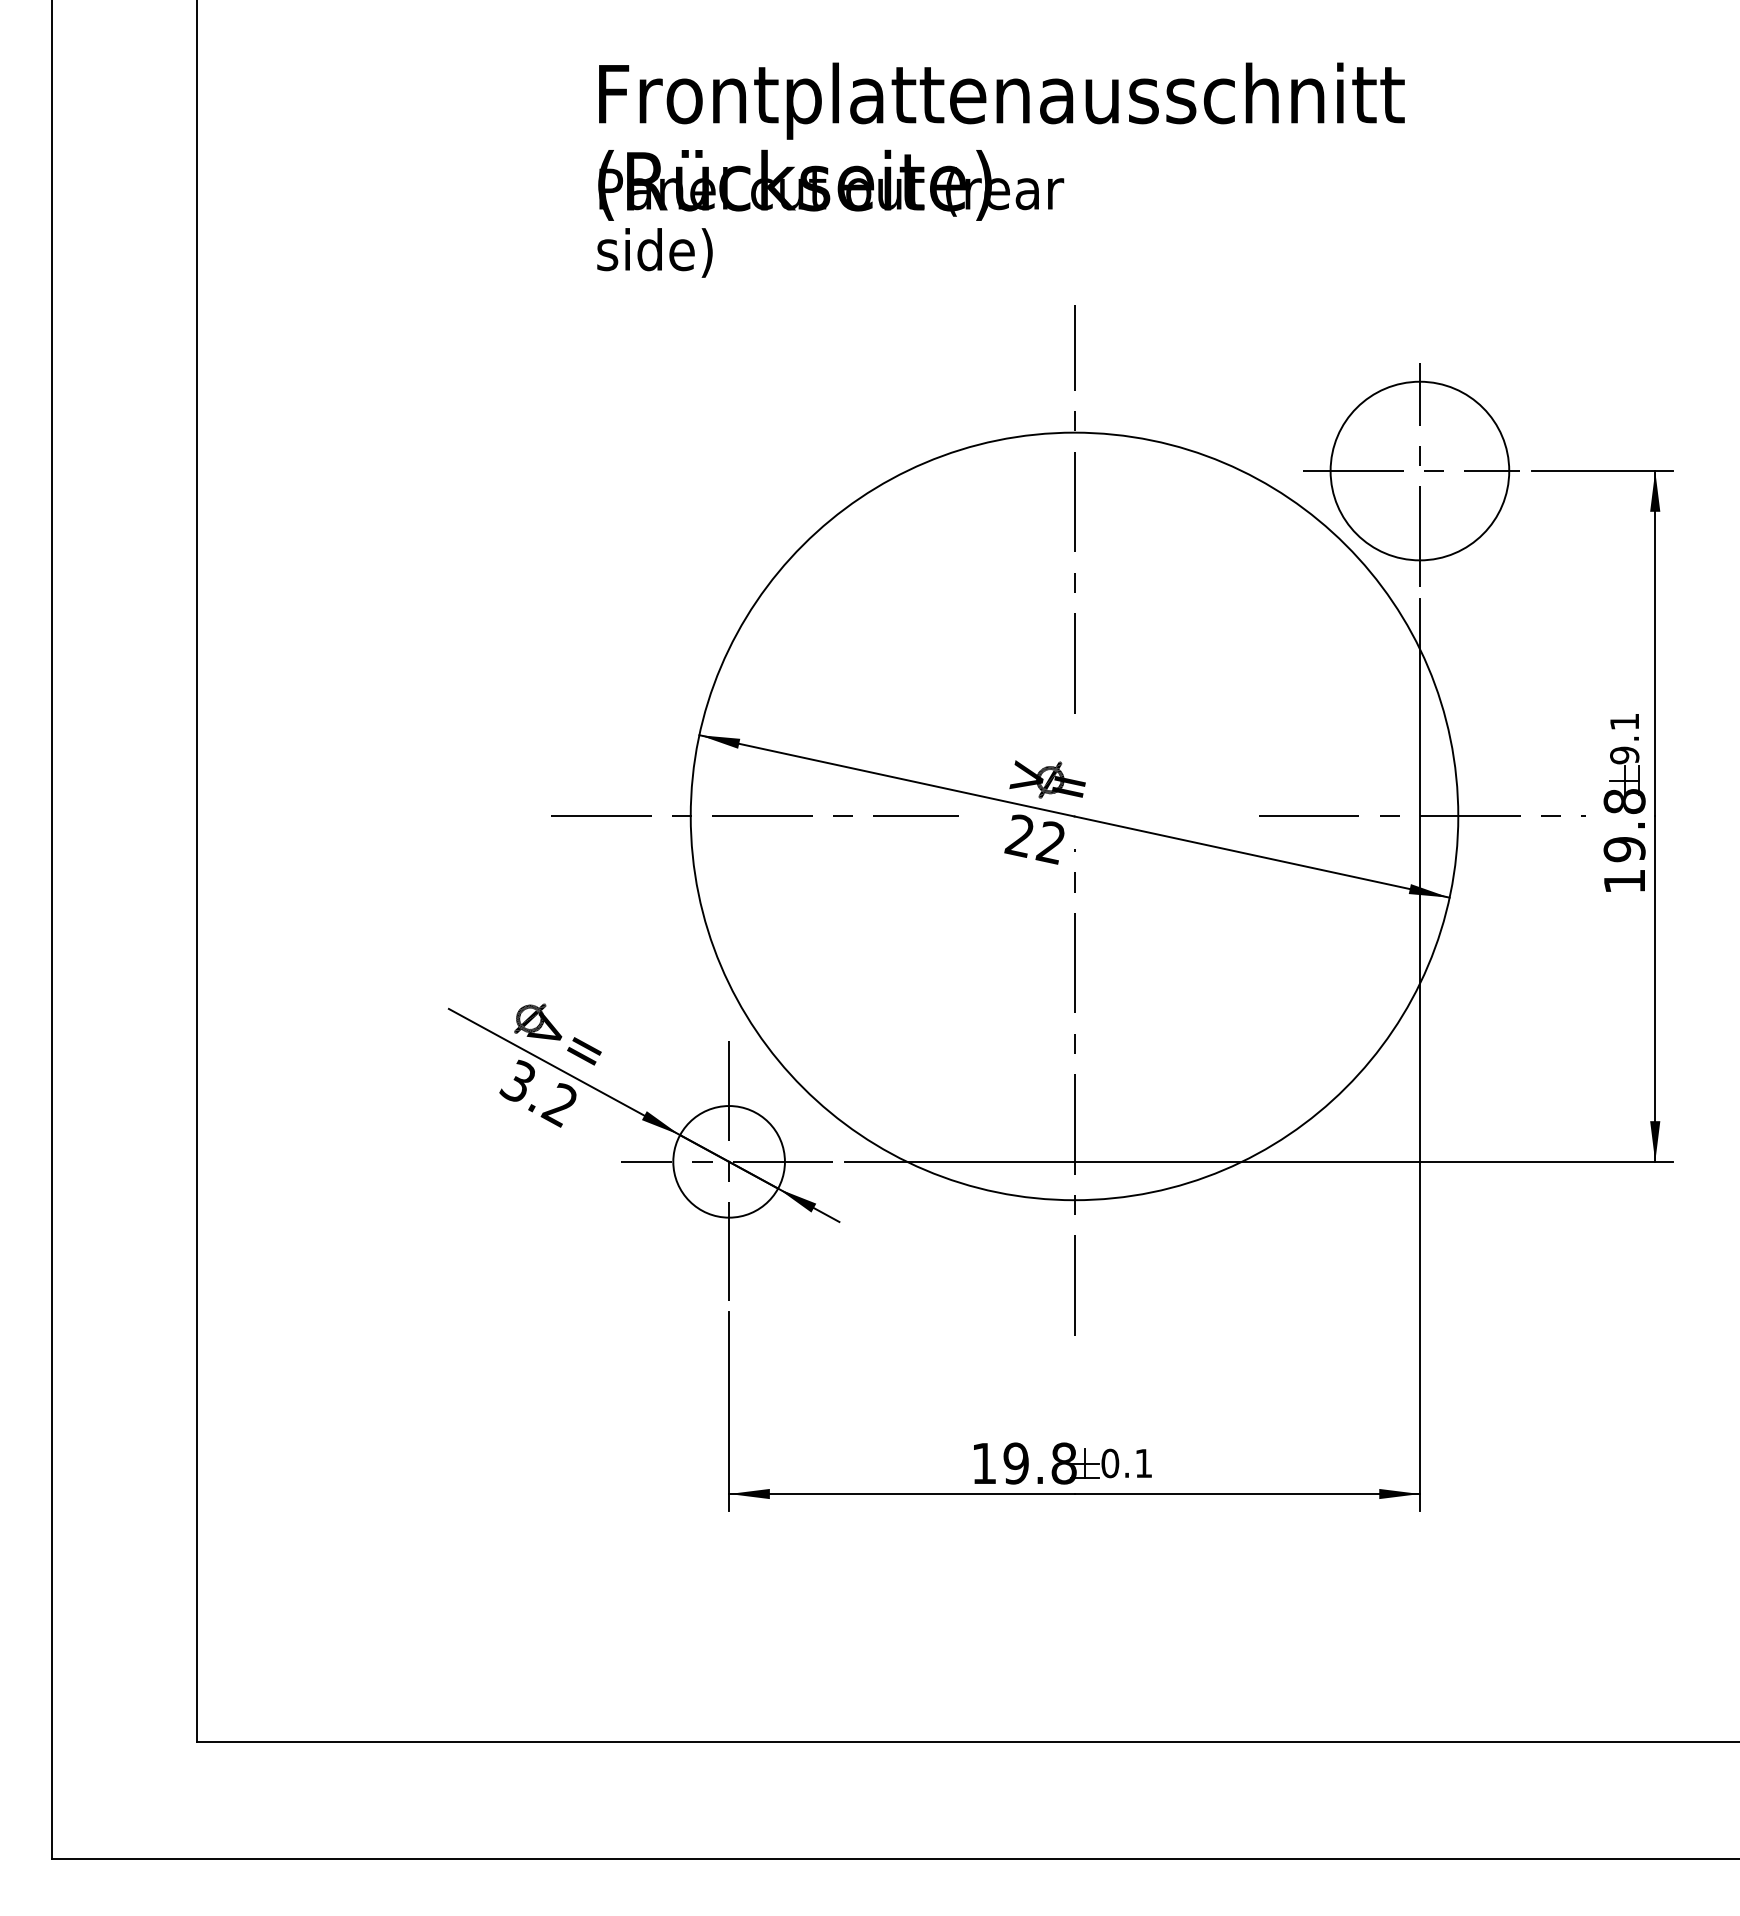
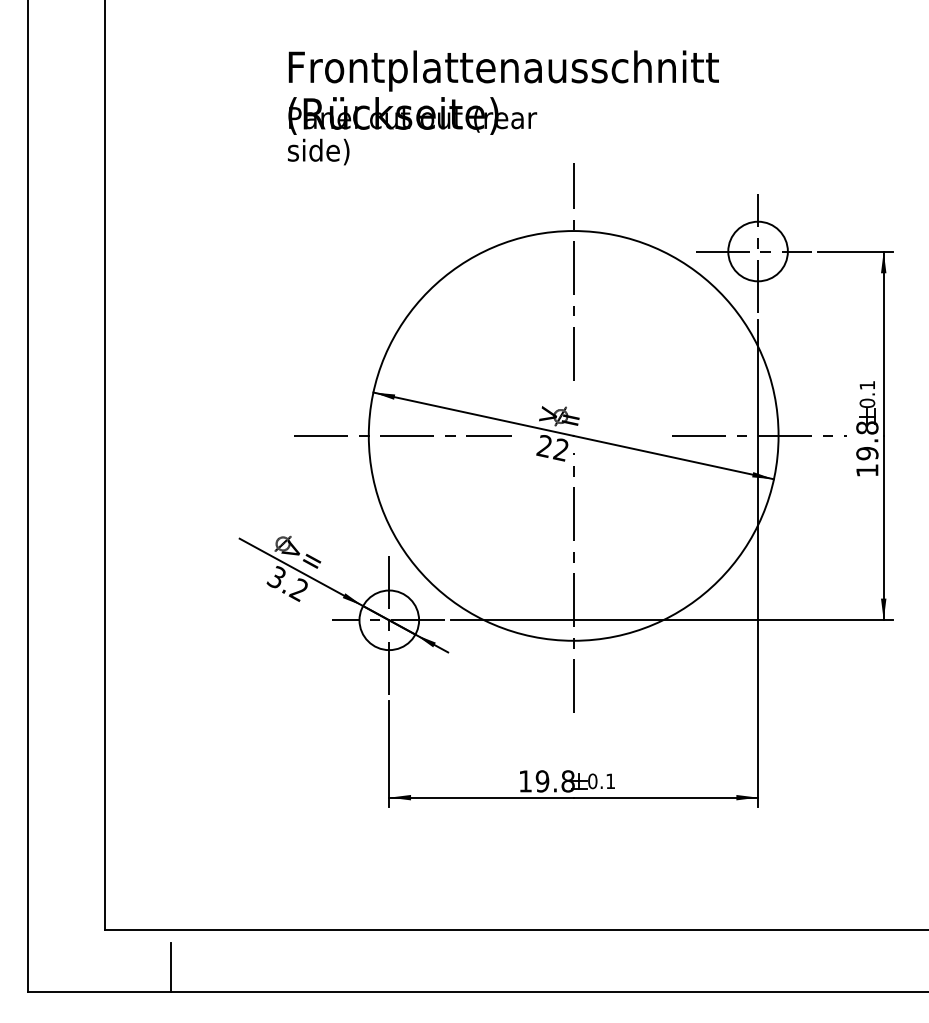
text: (1001, 169) -> (503, 107), moved
circle: (1418, 470) -> (757, 251), size x0.62
text: (1624, 755) -> (867, 403), 9.1 -> 0.1
line: (319, 1812) -> (170, 967), added

